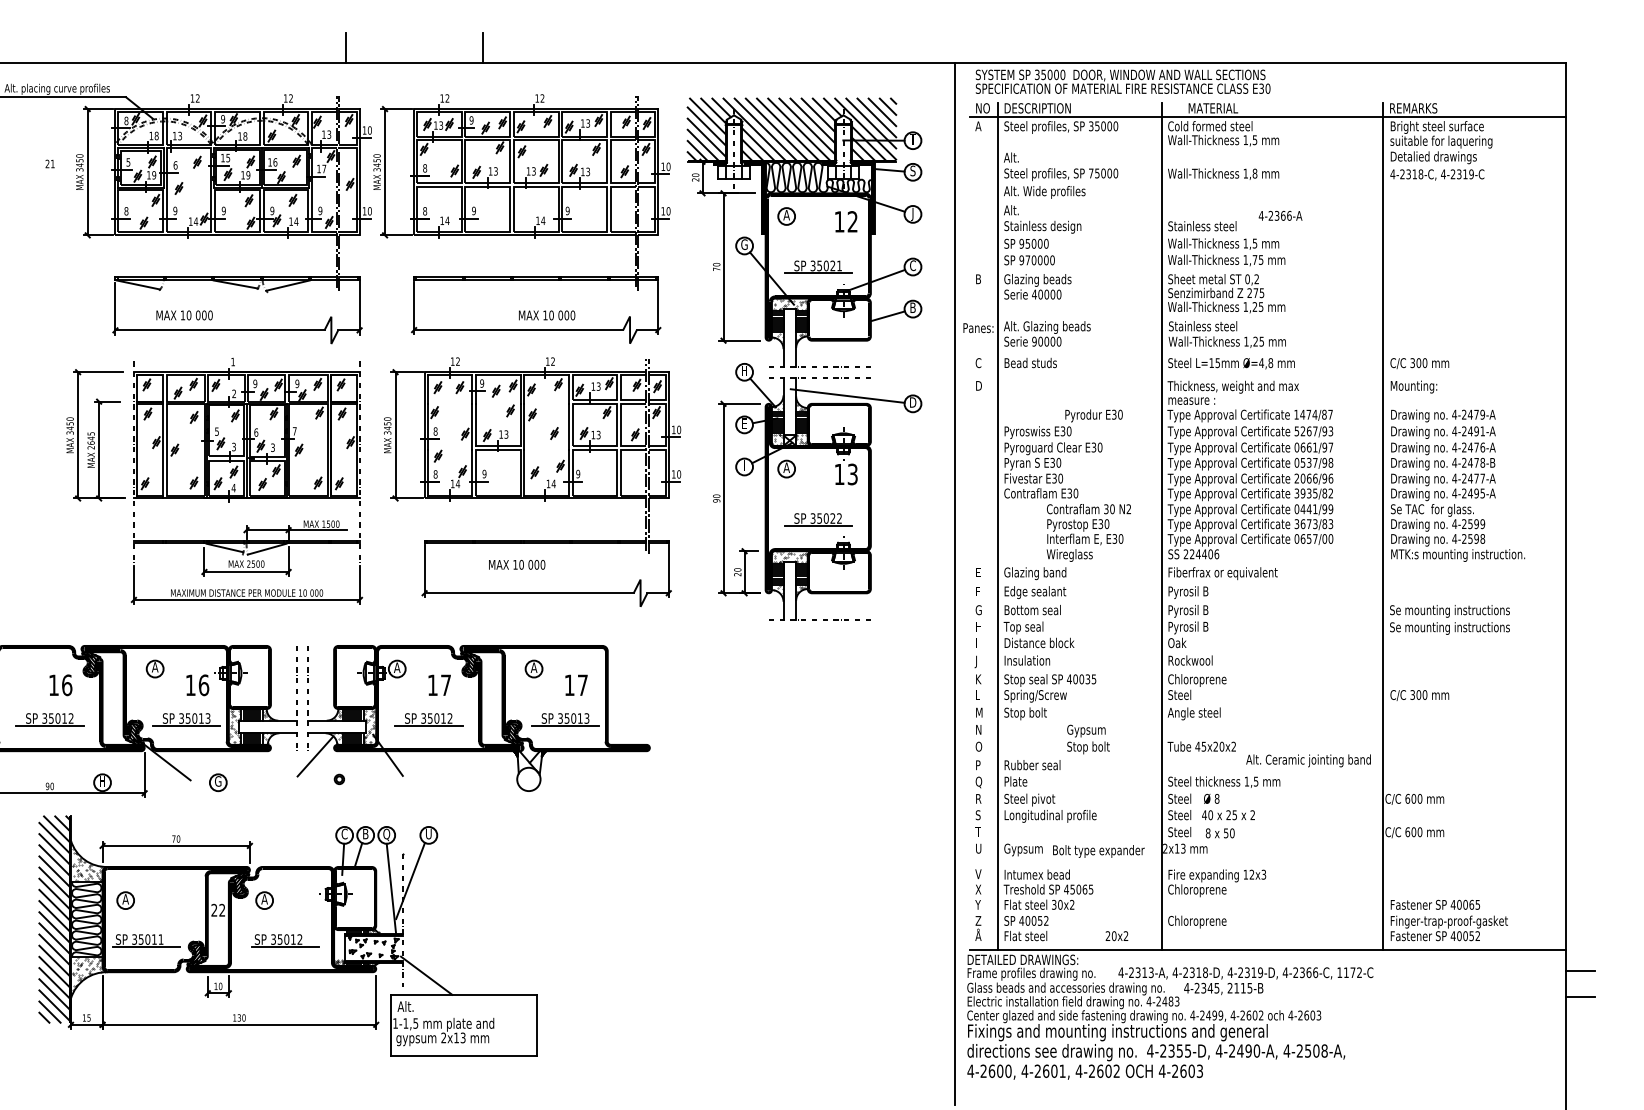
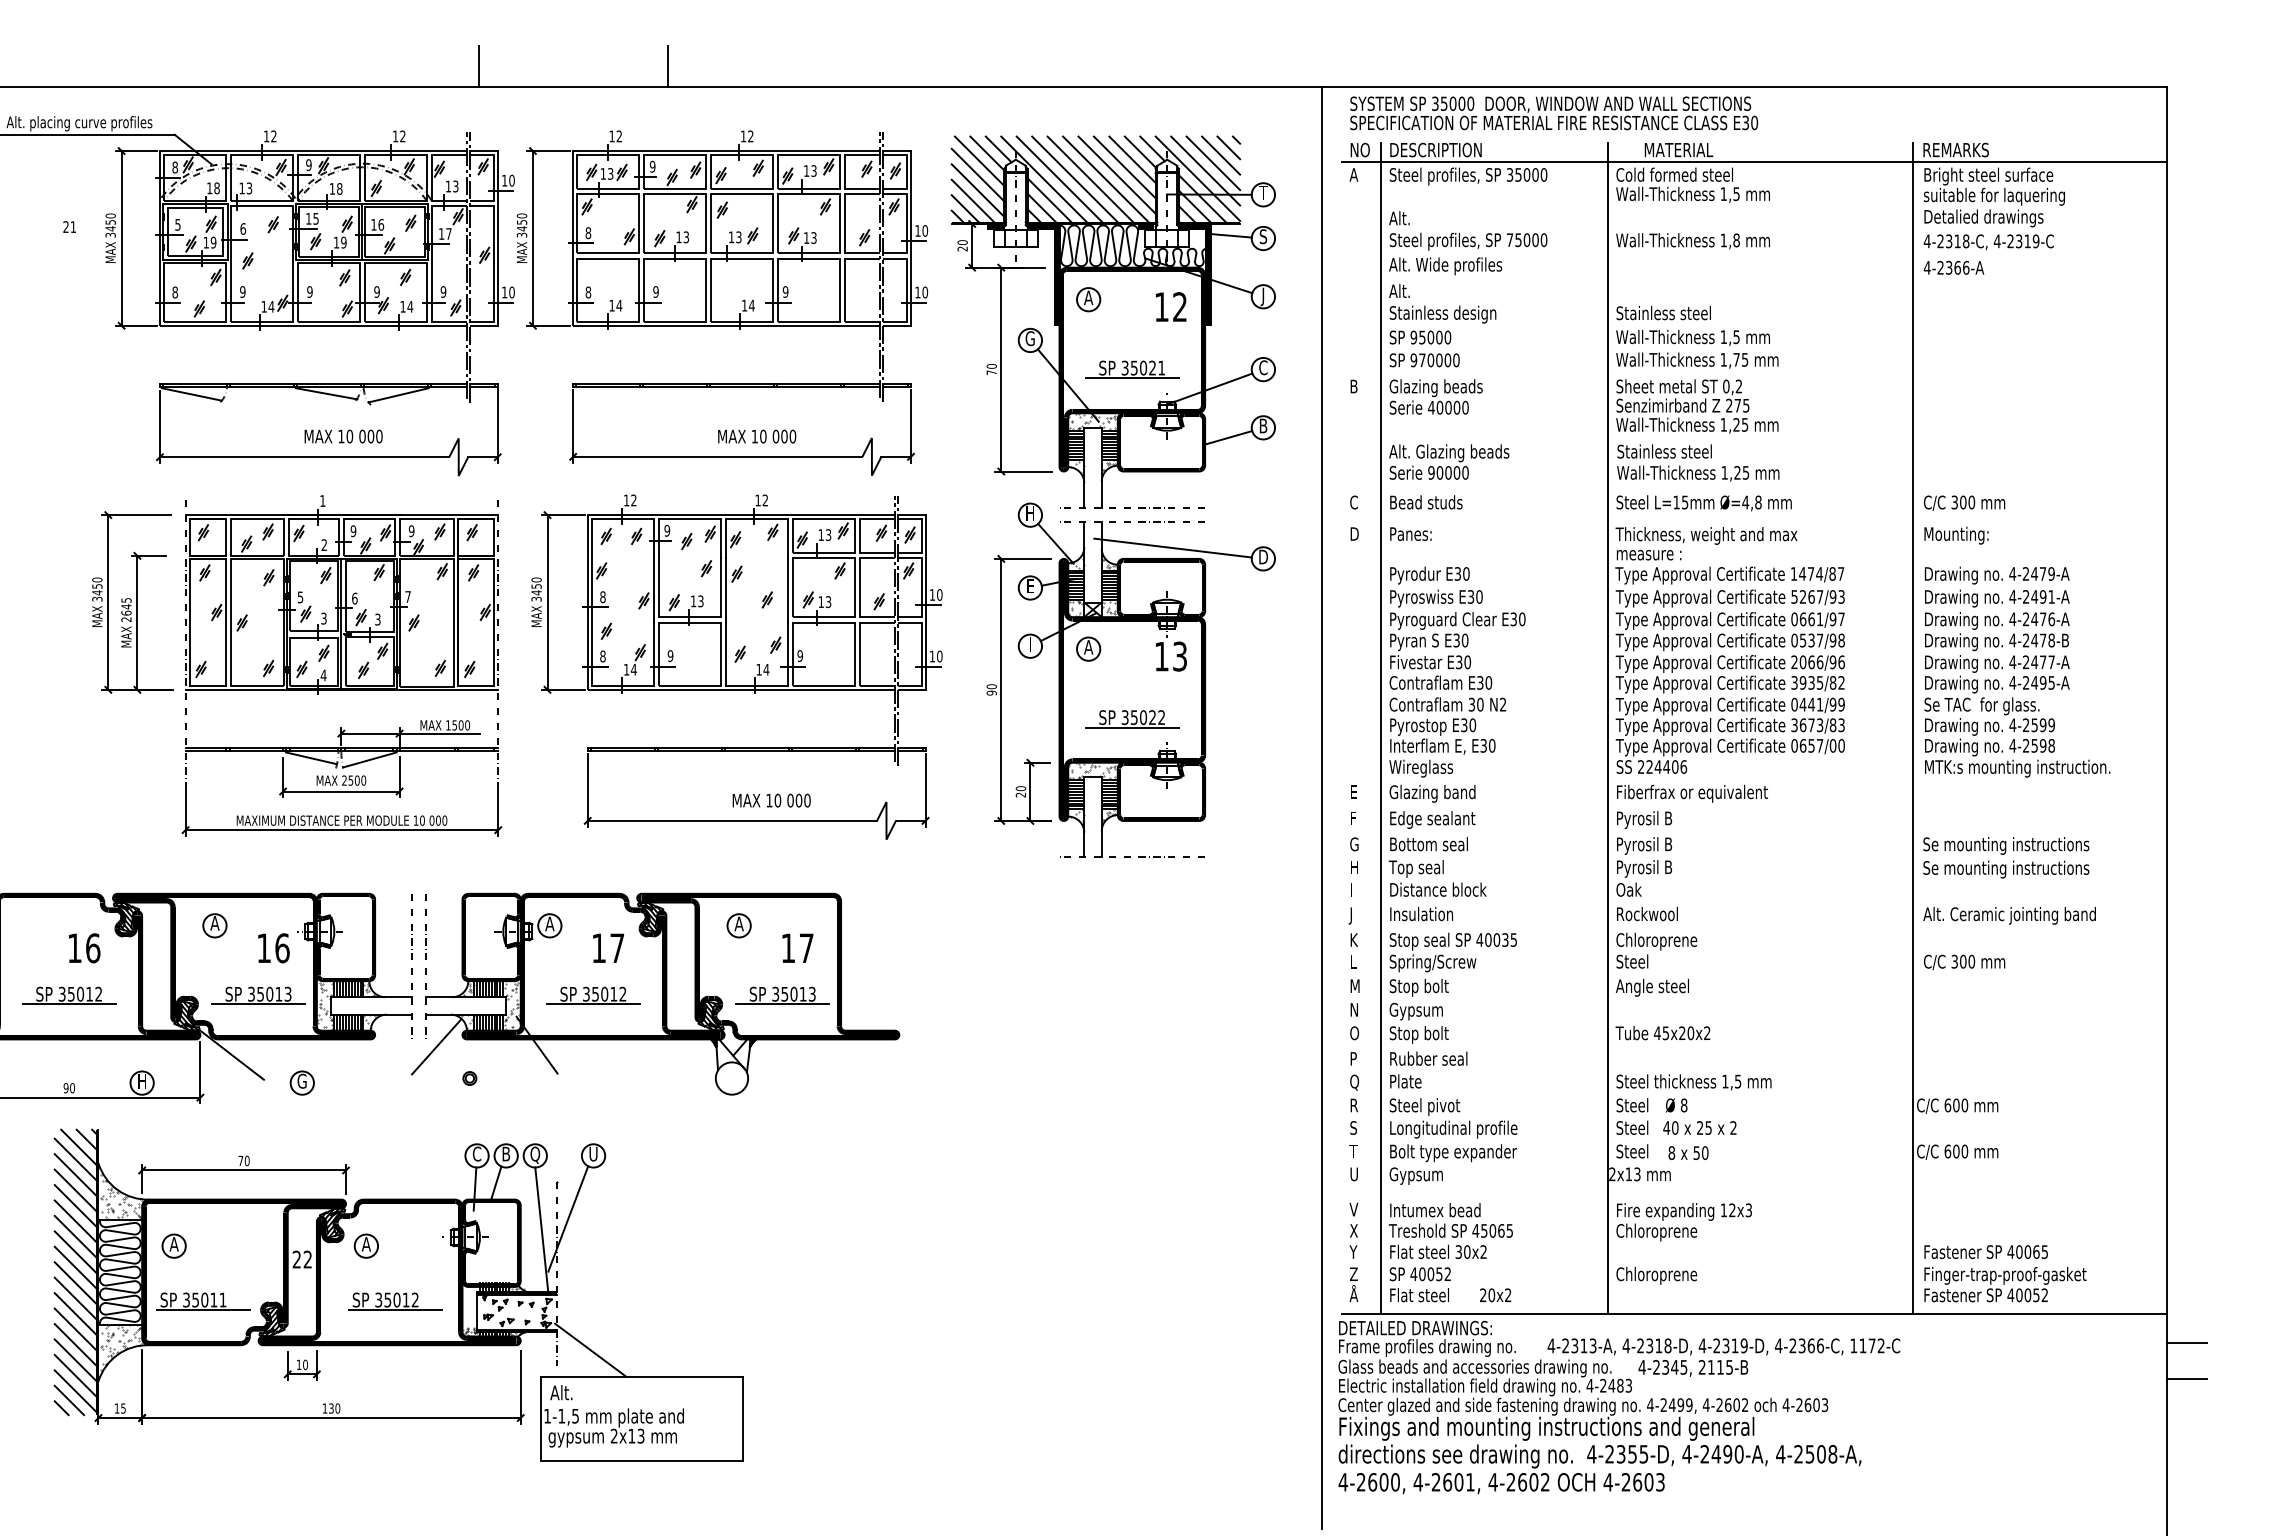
text: (1280, 215) -> (1953, 267), moved
text: (184, 315) -> (343, 436), moved
text: (978, 327) -> (1410, 533), moved
text: (1093, 415) -> (1429, 575), moved
text: (1088, 532) -> (1447, 737), moved
text: (516, 564) -> (771, 800), moved
text: (1087, 738) -> (1418, 1022), moved
text: (1308, 760) -> (2009, 915), moved
text: (1098, 851) -> (1453, 1153), moved
text: (1116, 936) -> (1495, 1295), moved

